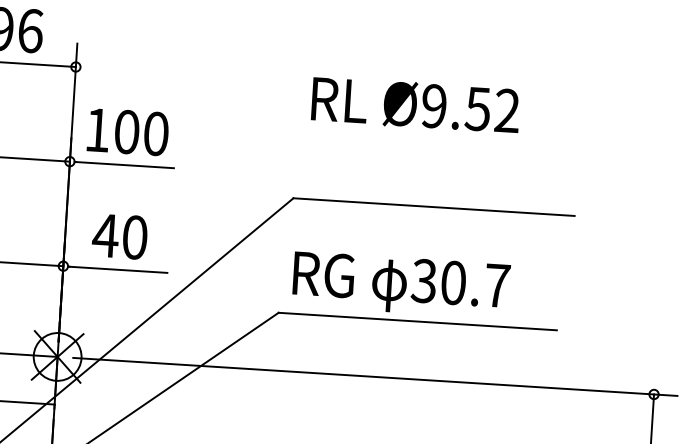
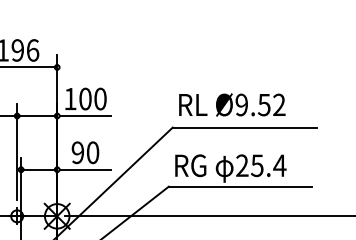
text: (416, 104) -> (232, 104), moved
text: (104, 235) -> (77, 152), 40 -> 90
text: (461, 282) -> (261, 165), 30.7 -> 25.4

